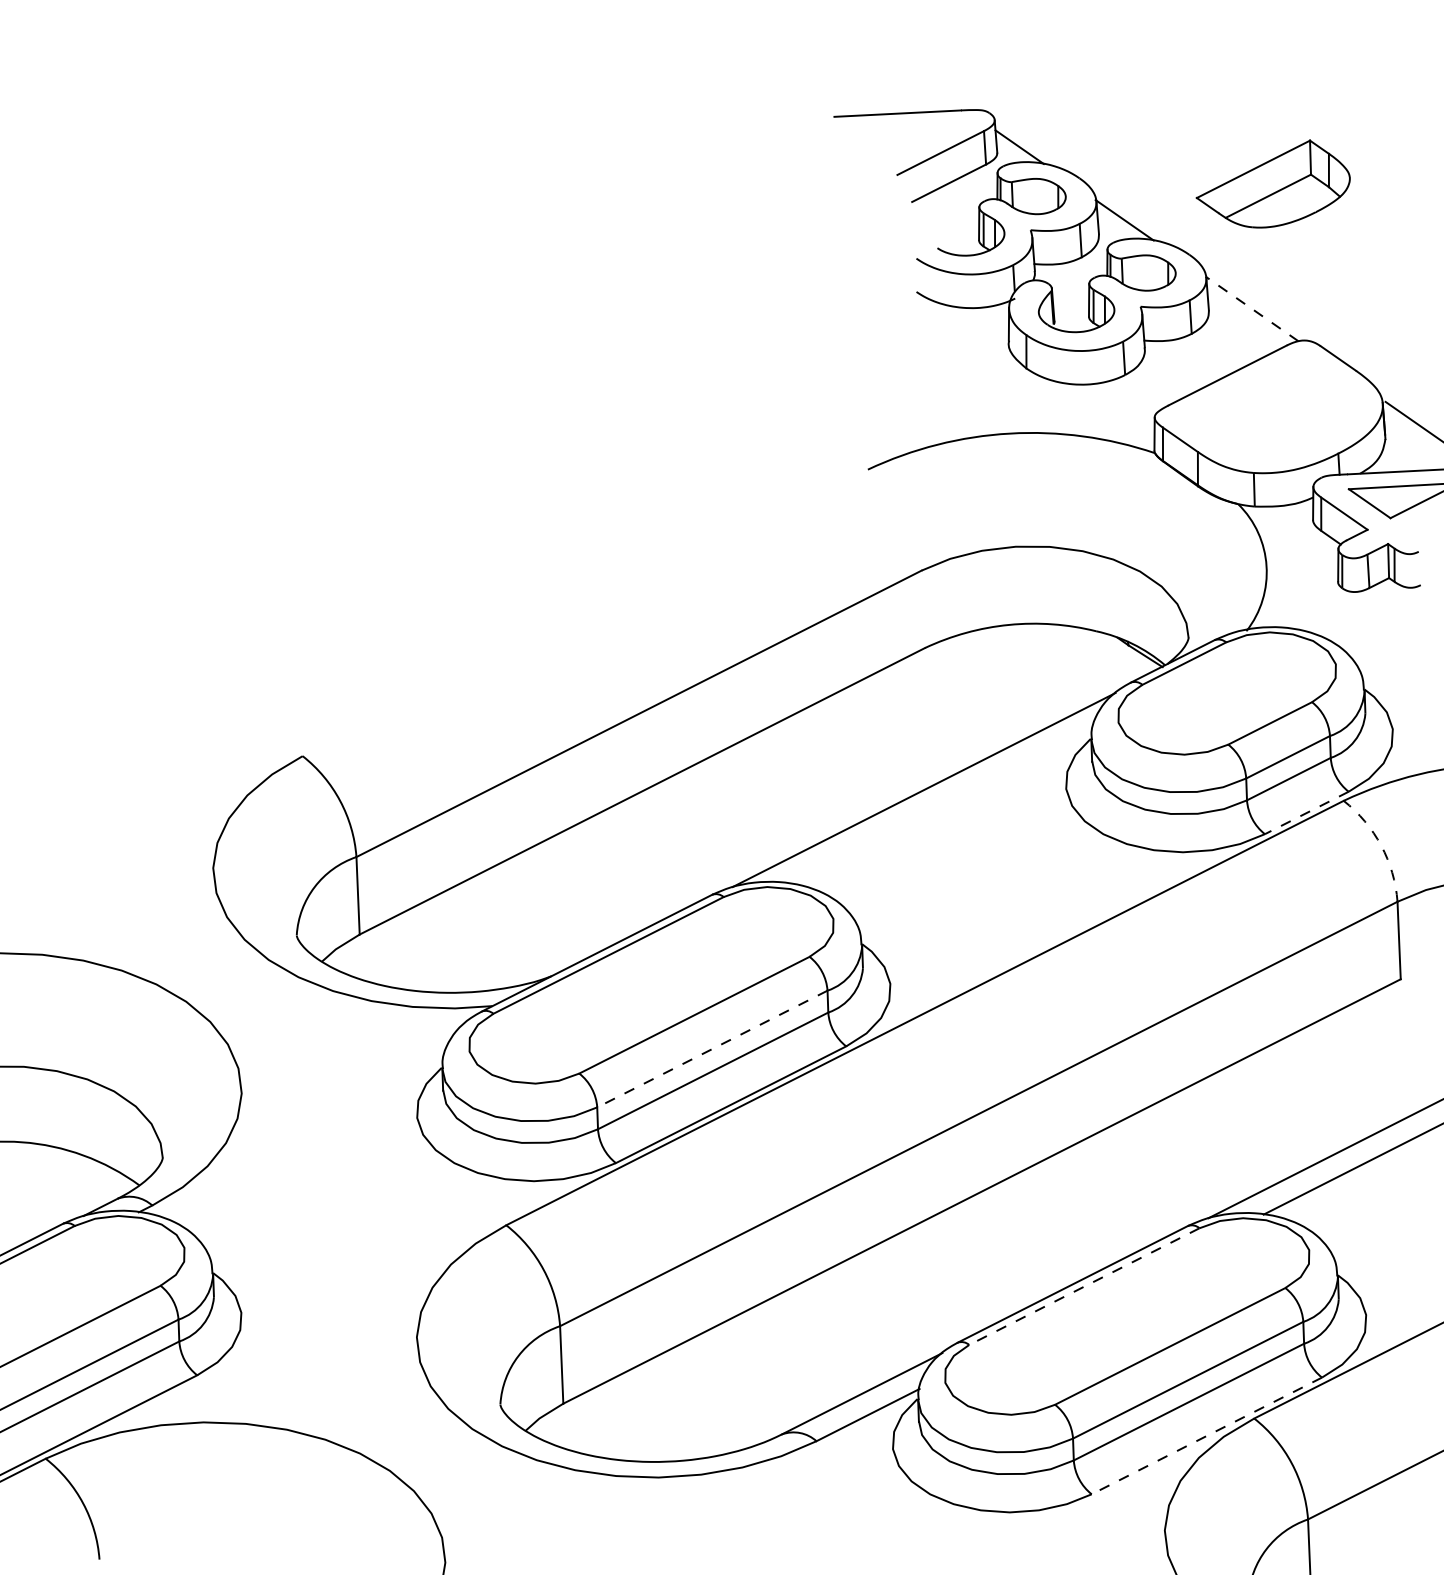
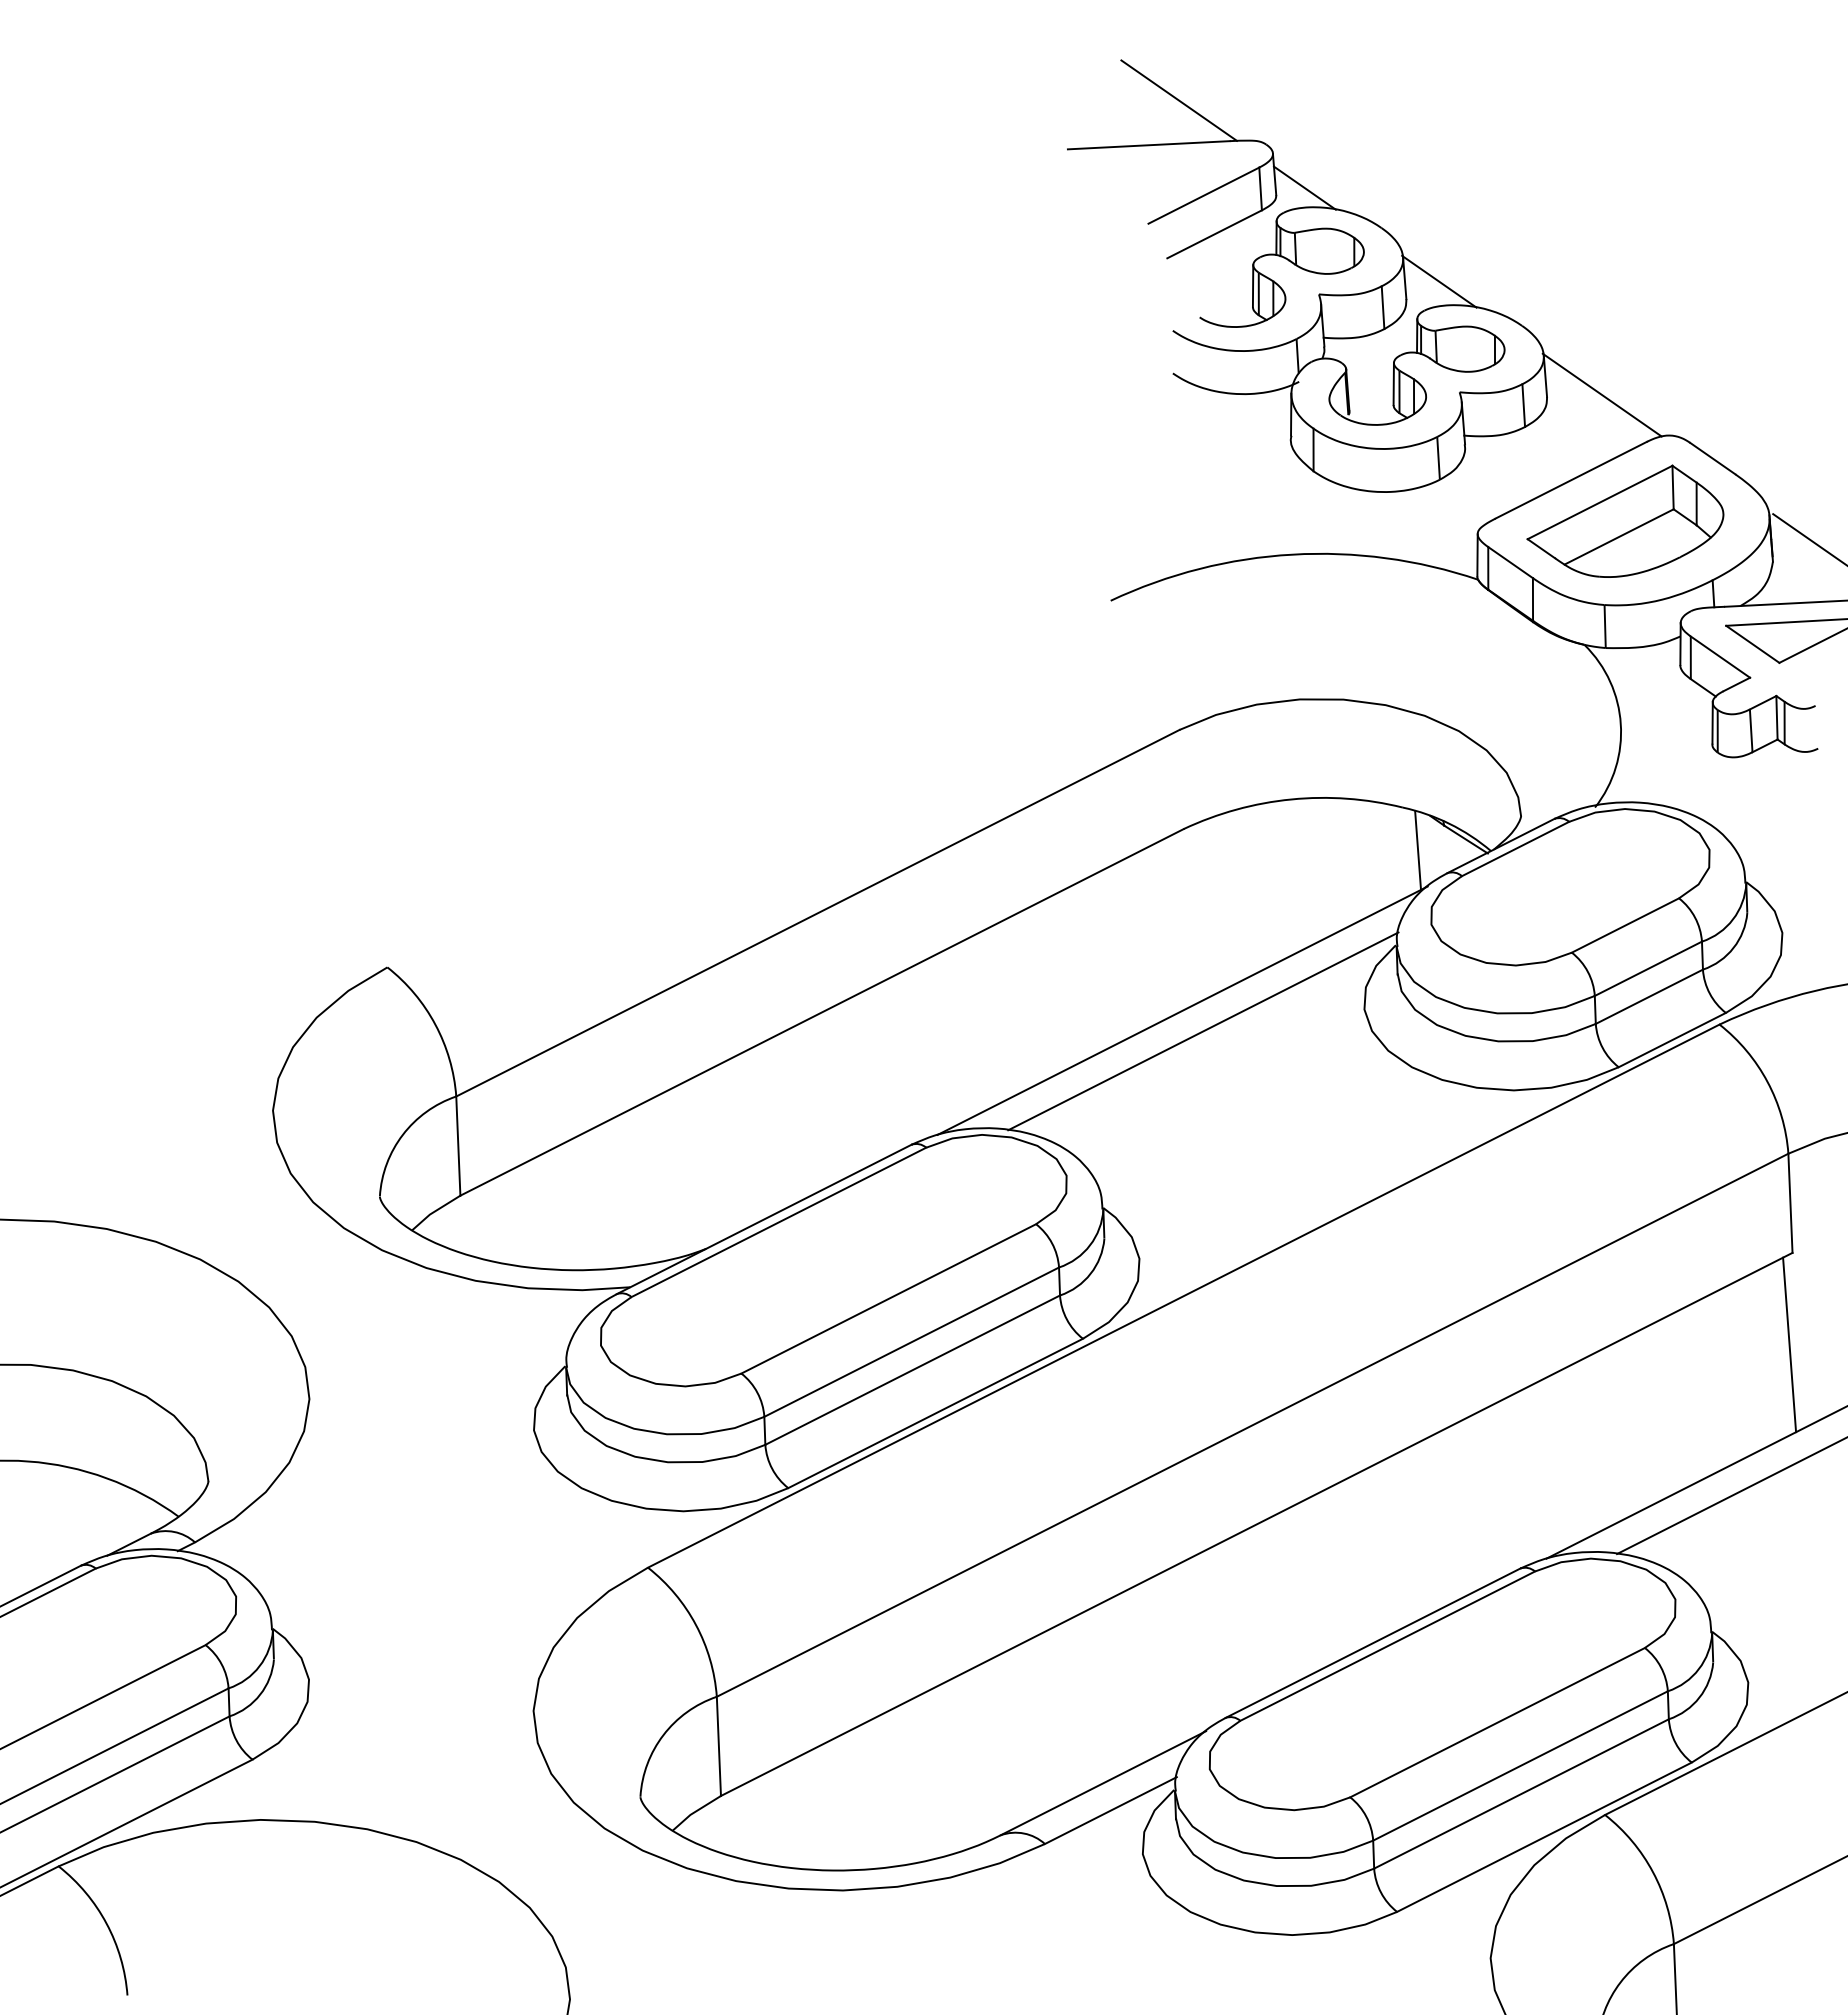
line: (920, 78) -> (1178, 100), added
part: (1273, 183) -> (1625, 520), moved
line: (1251, 308) -> (1601, 394), dashed -> solid
line: (1108, 664) -> (1418, 849), added
line: (940, 806) -> (1203, 1031), added
line: (1306, 813) -> (1671, 1040), dashed -> solid
arc: (1381, 845) -> (1767, 1081), dashed -> solid
line: (712, 1049) -> (911, 1342), dashed -> solid
line: (1398, 1050) -> (1789, 1344), added
line: (1084, 1286) -> (1387, 1646), dashed -> solid
line: (1206, 1436) -> (1544, 1837), dashed -> solid

